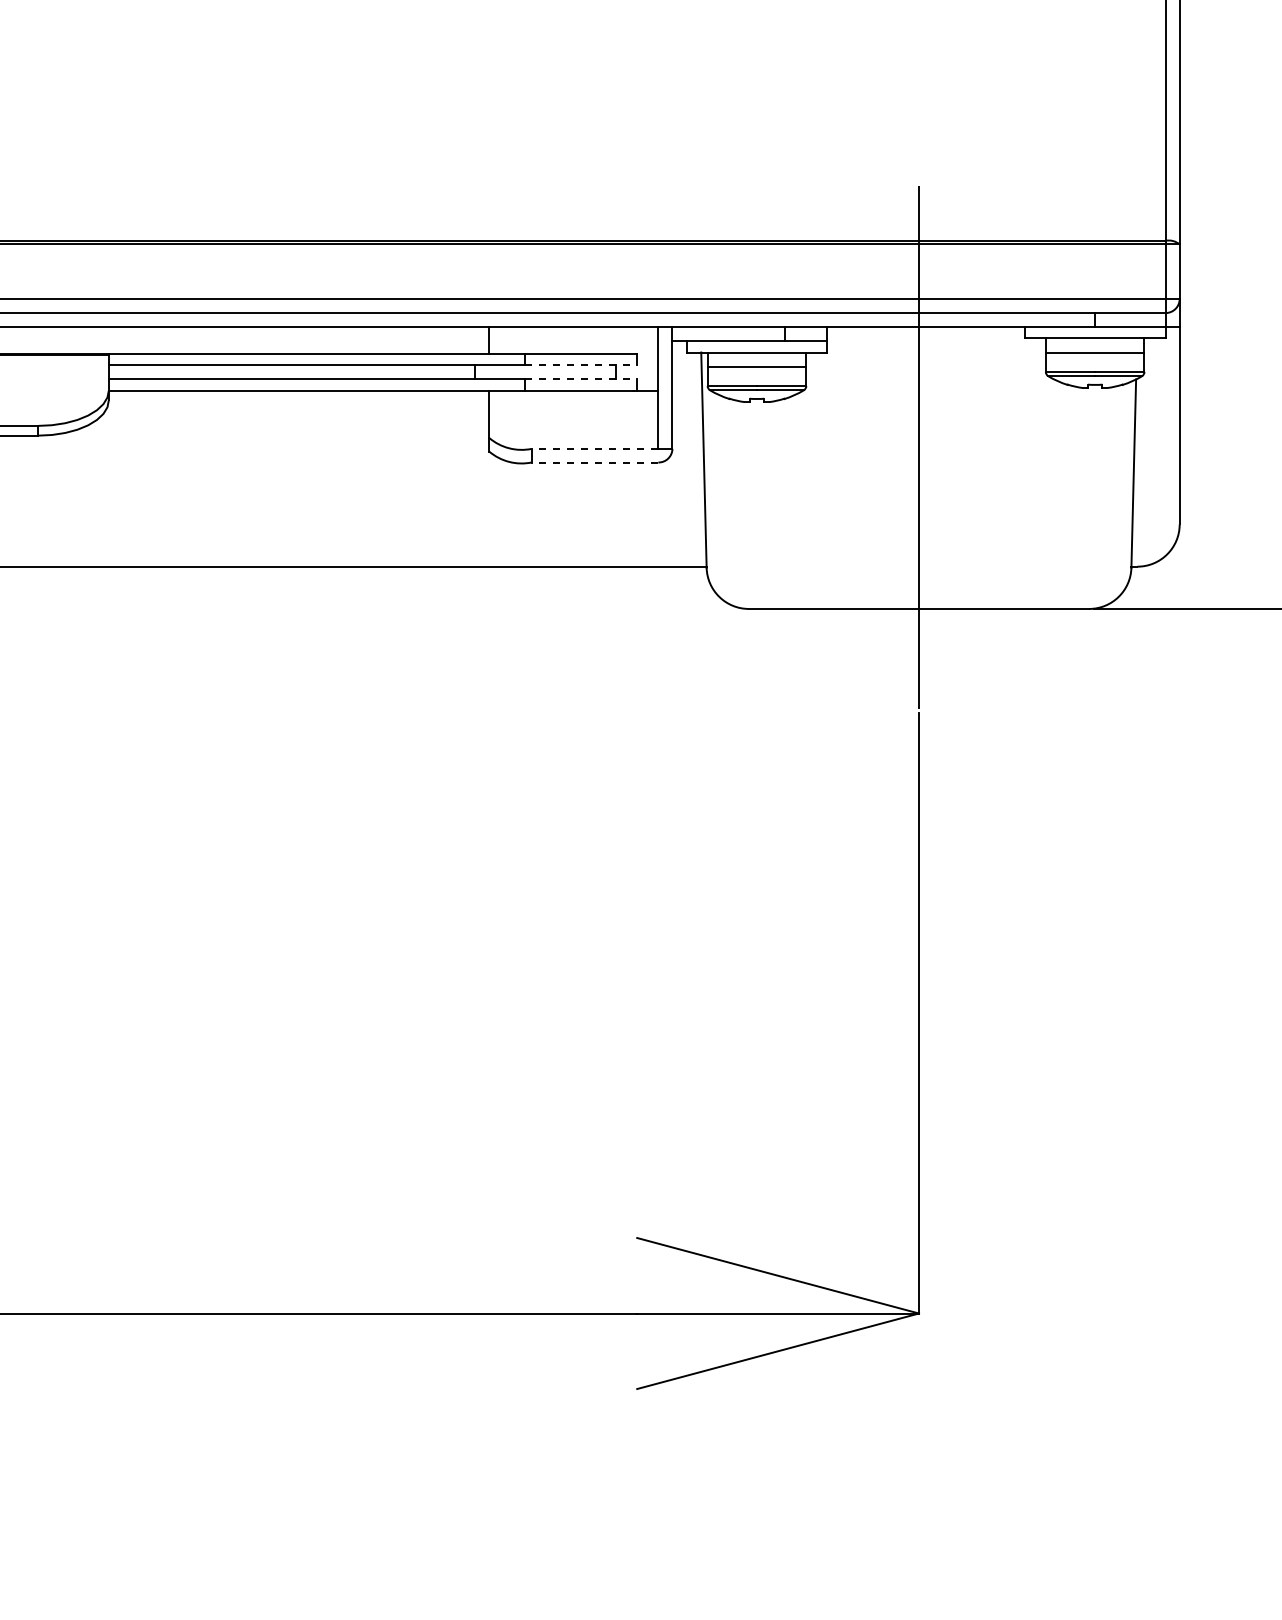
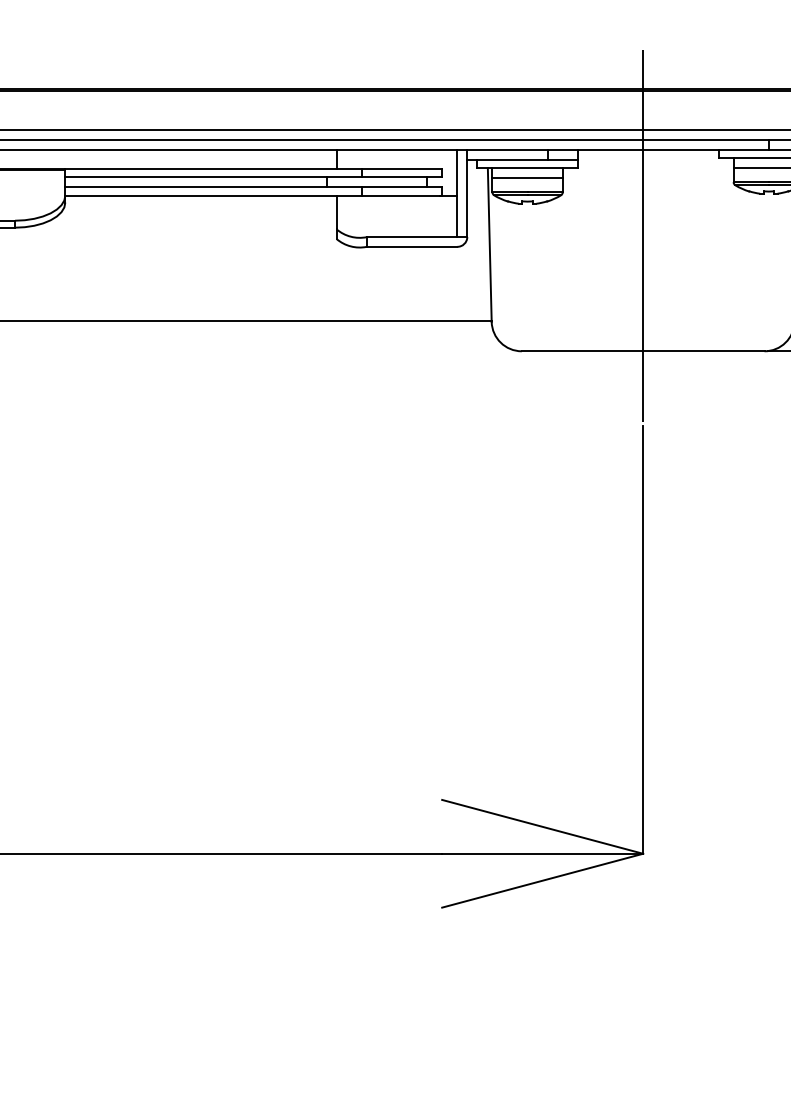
line: (581, 365) -> (402, 177), dashed -> solid
line: (581, 379) -> (402, 187), dashed -> solid
line: (594, 448) -> (411, 236), dashed -> solid
line: (594, 462) -> (411, 246), dashed -> solid

